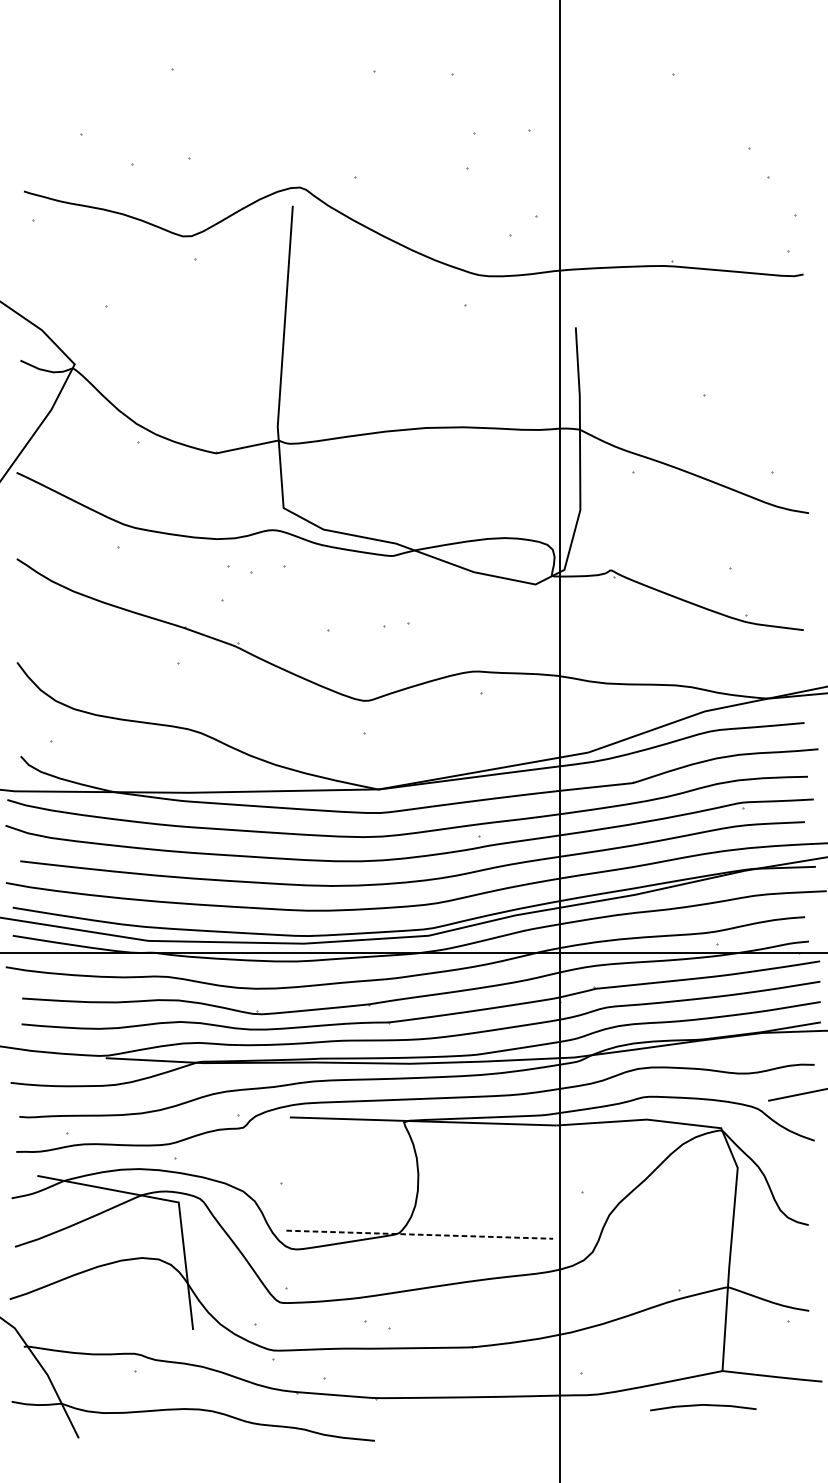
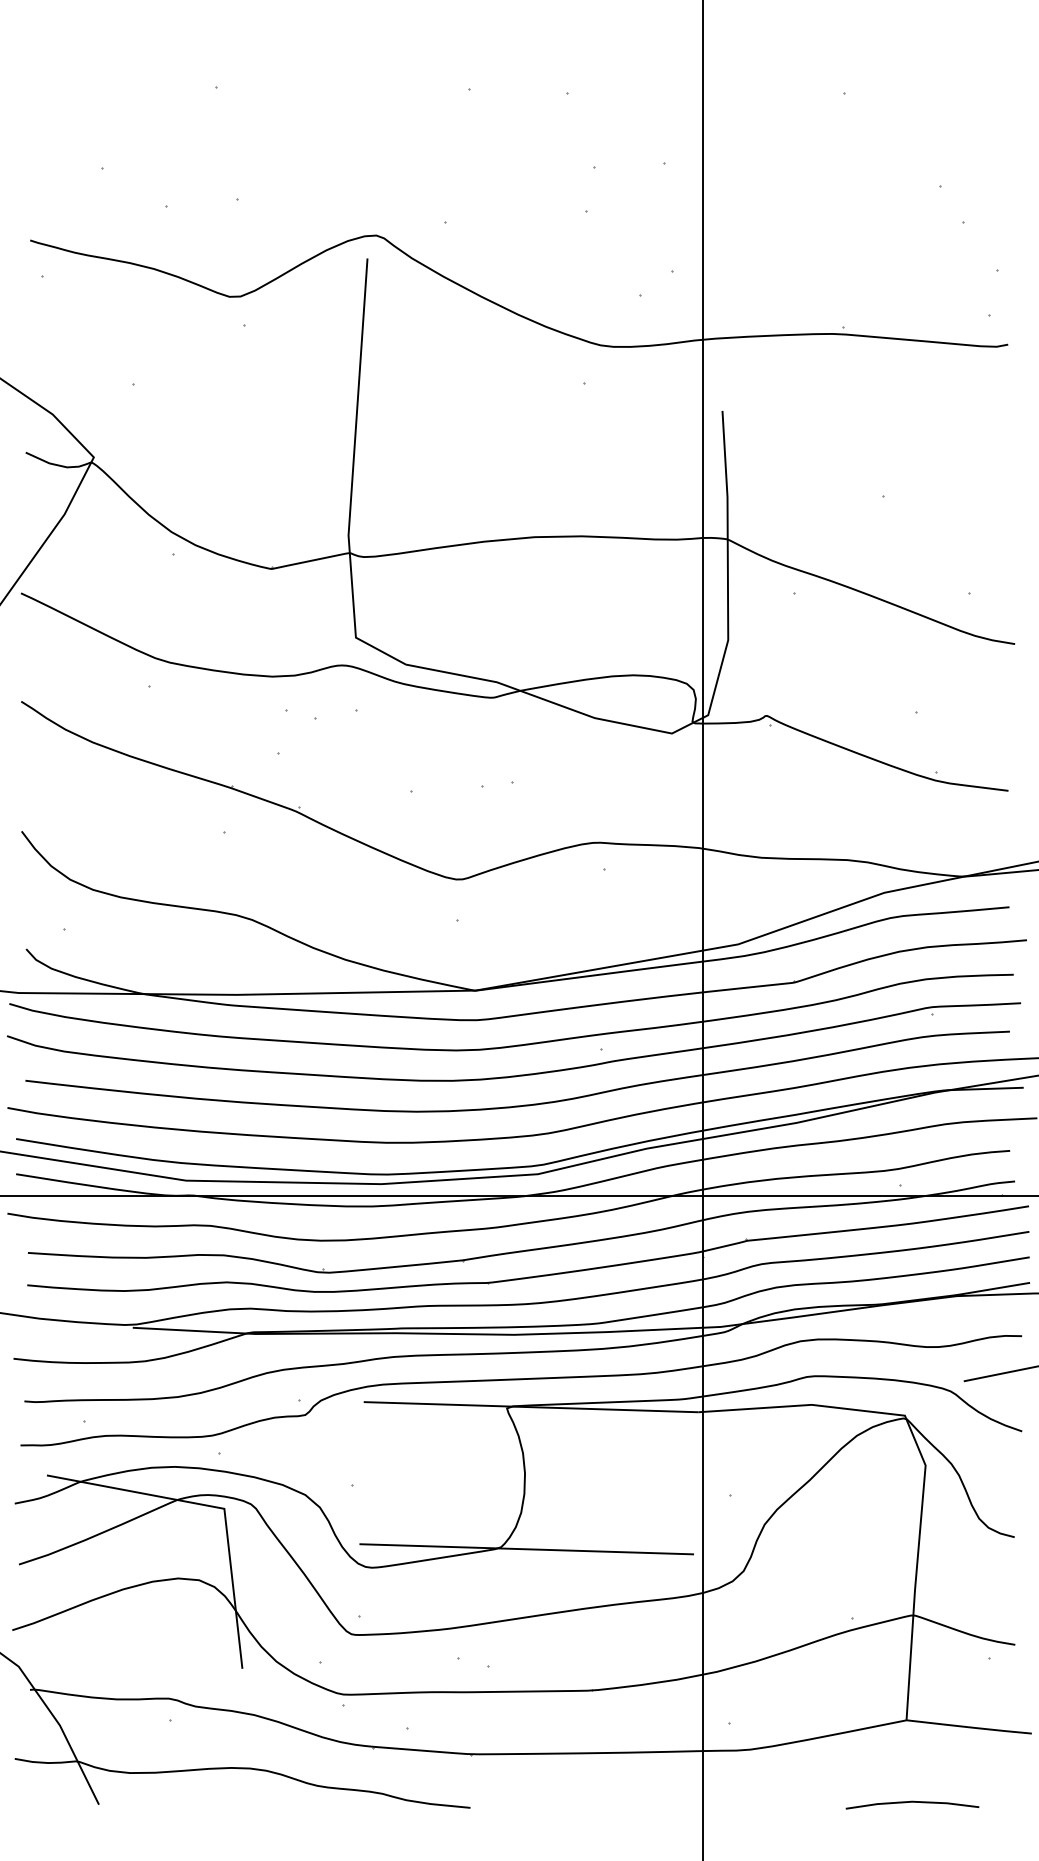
line: (420, 1234) -> (527, 1549), dashed -> solid
line: (703, 1405) -> (912, 1802), moved

